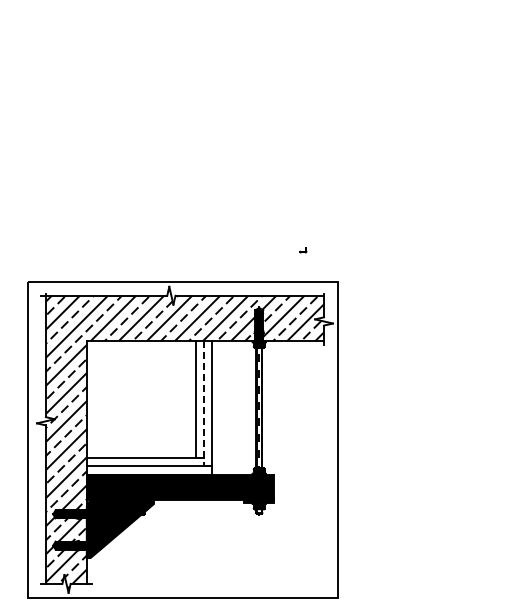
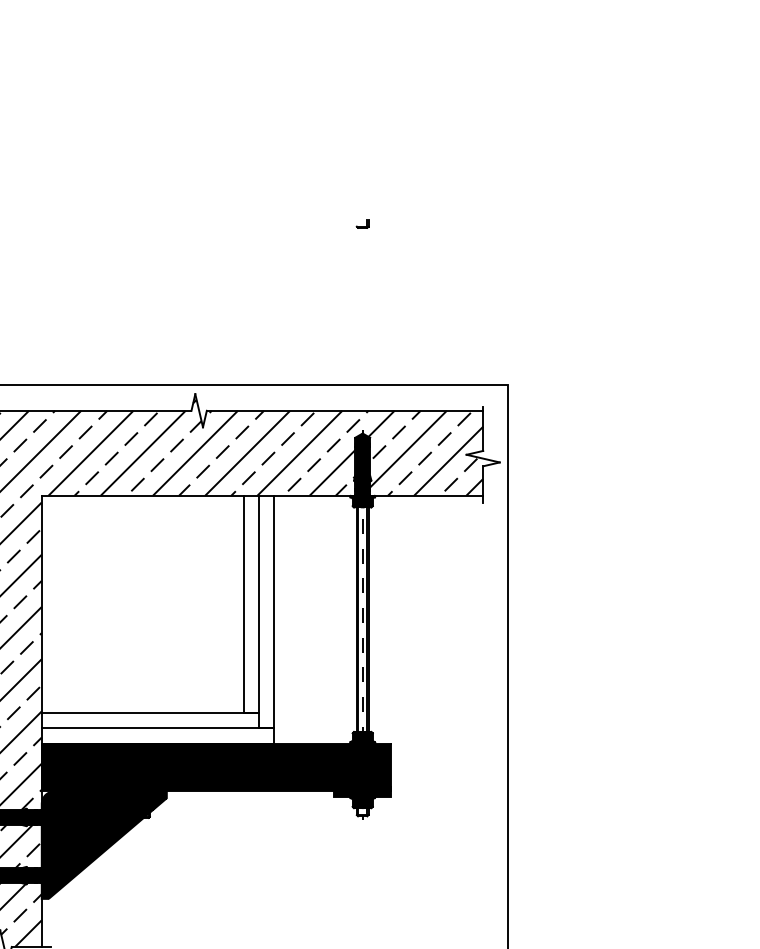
part: (303, 250) -> (363, 224), moved
line: (203, 403) -> (258, 611), dashed -> solid

